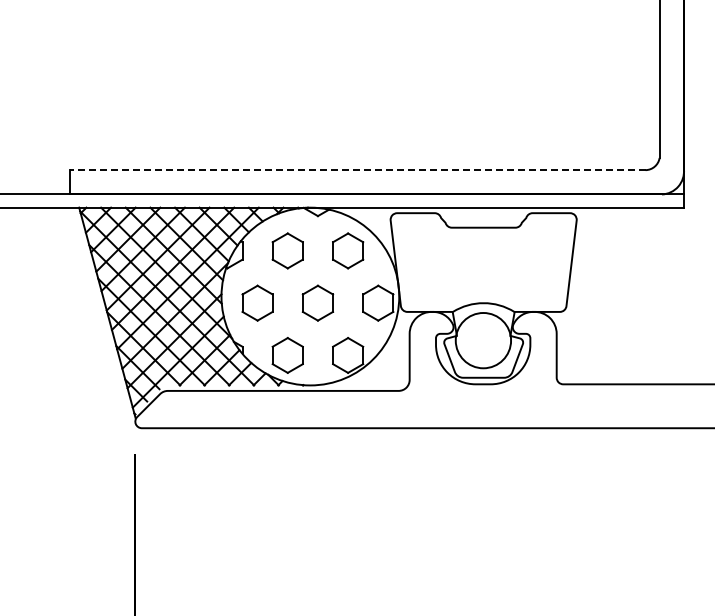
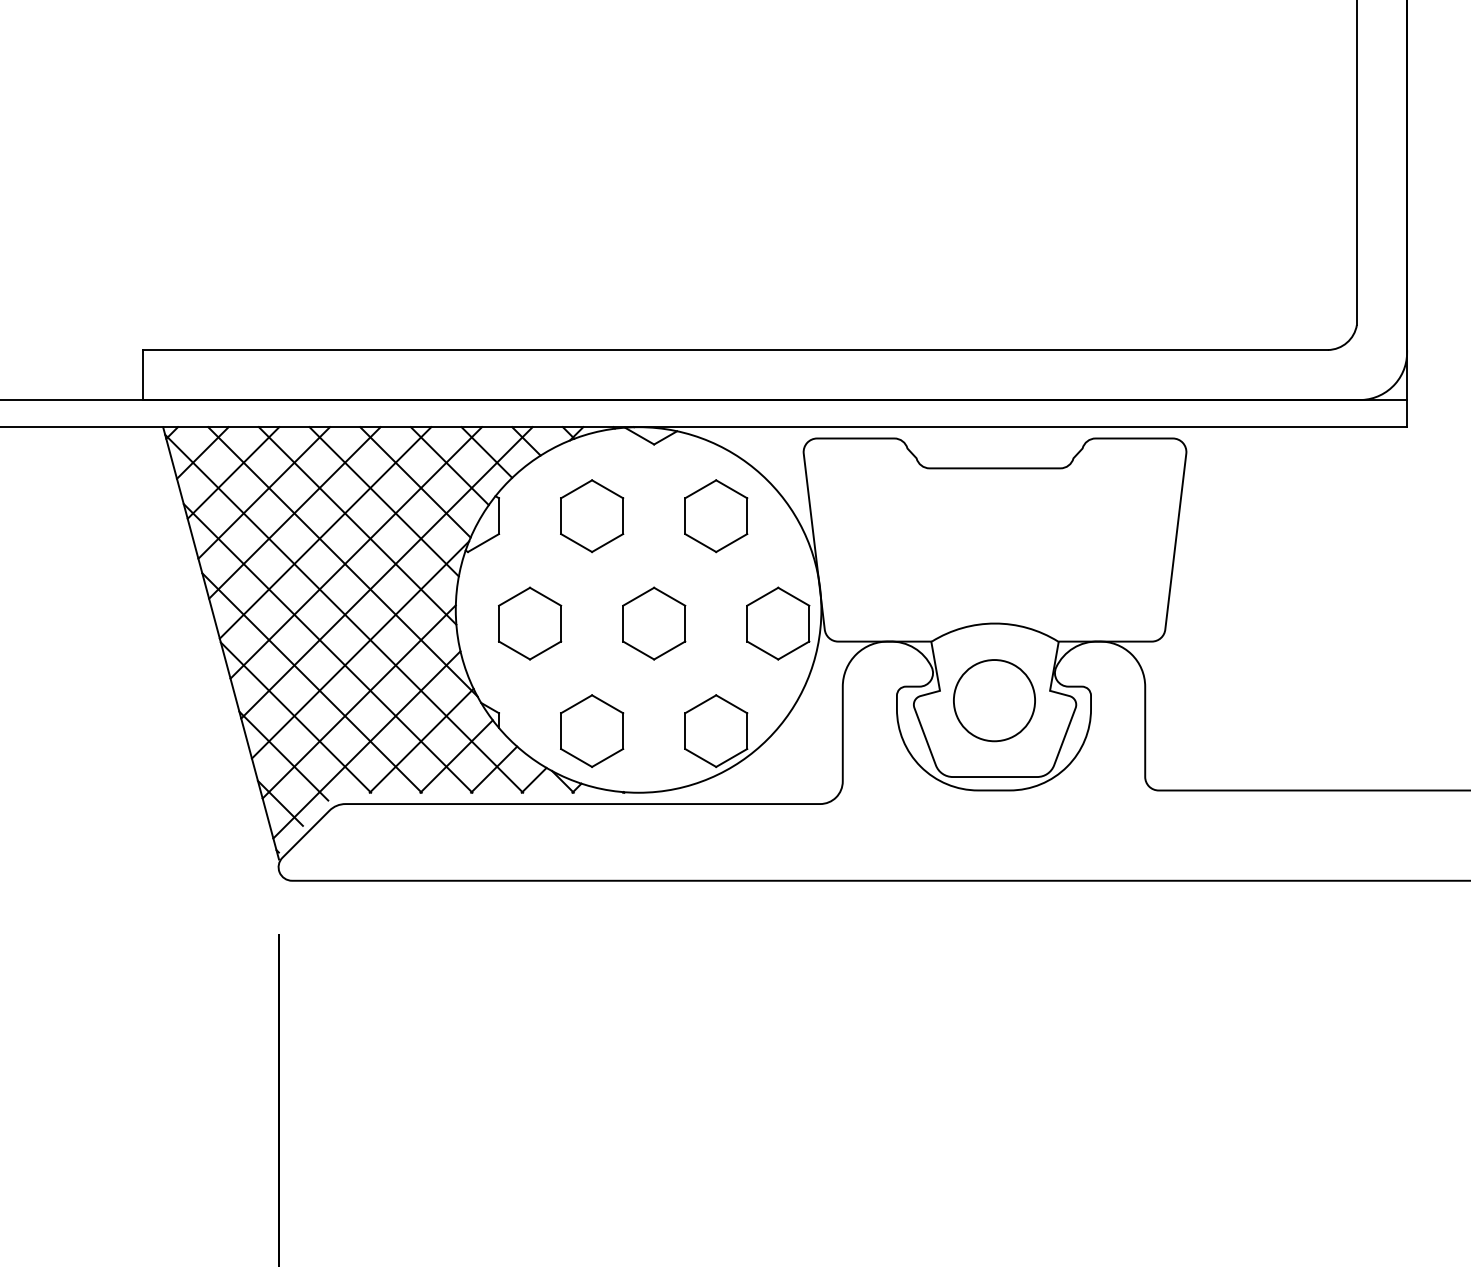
line: (357, 170) -> (735, 350), dashed -> solid
circle: (483, 340) -> (994, 700), size x0.71

